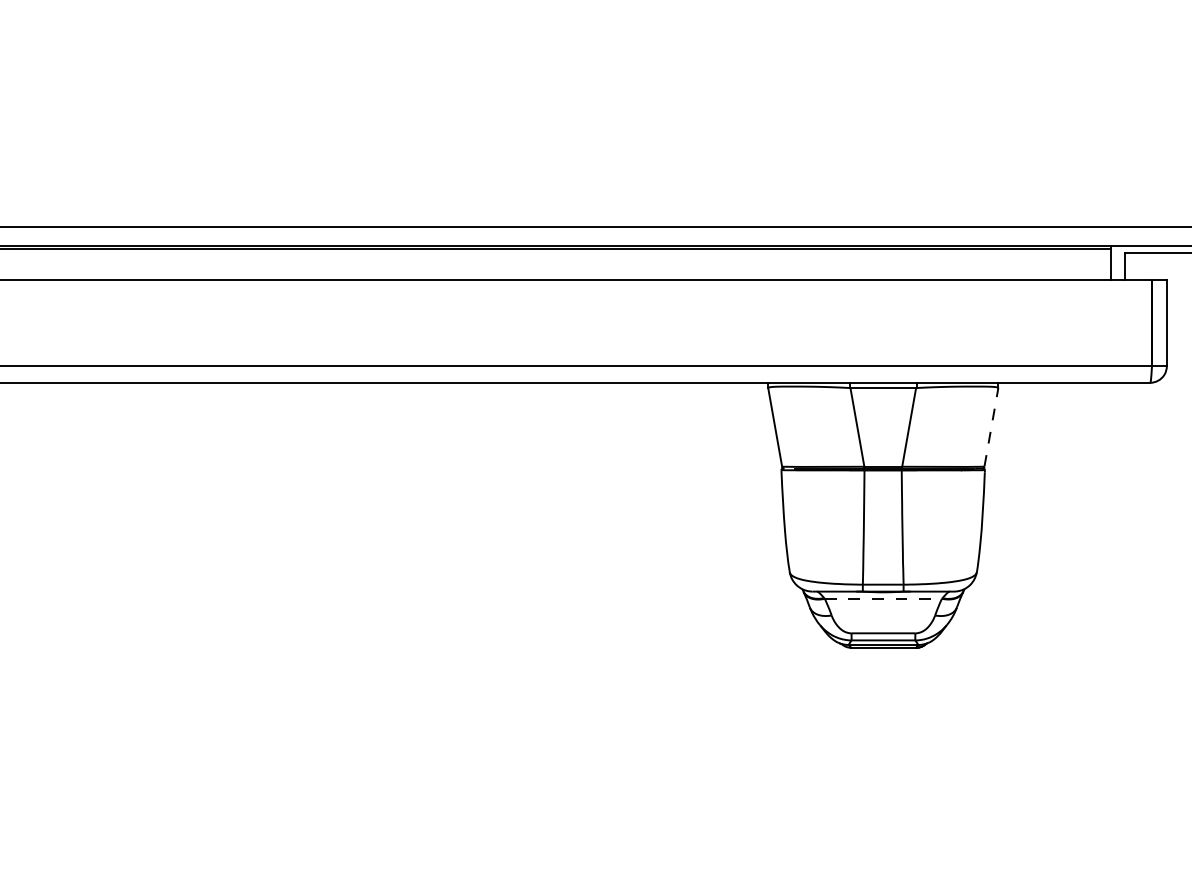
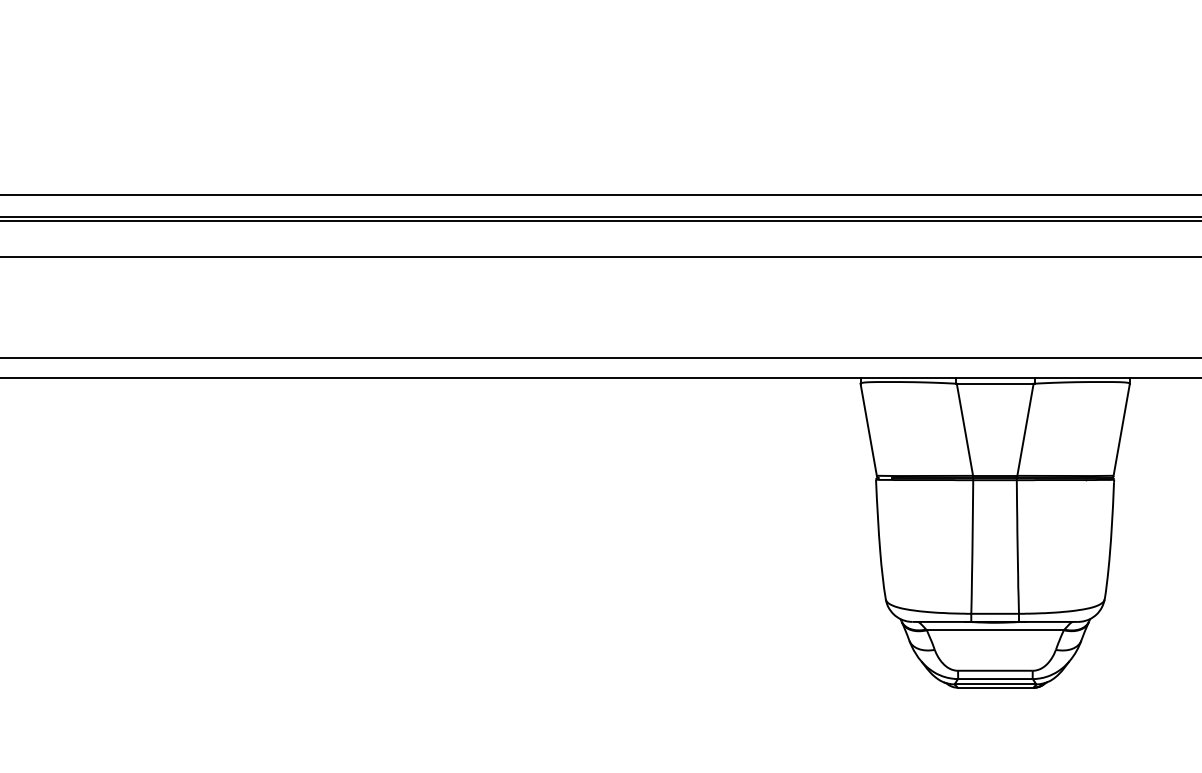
line: (991, 427) -> (1121, 429), dashed -> solid
line: (883, 598) -> (995, 629), dashed -> solid

